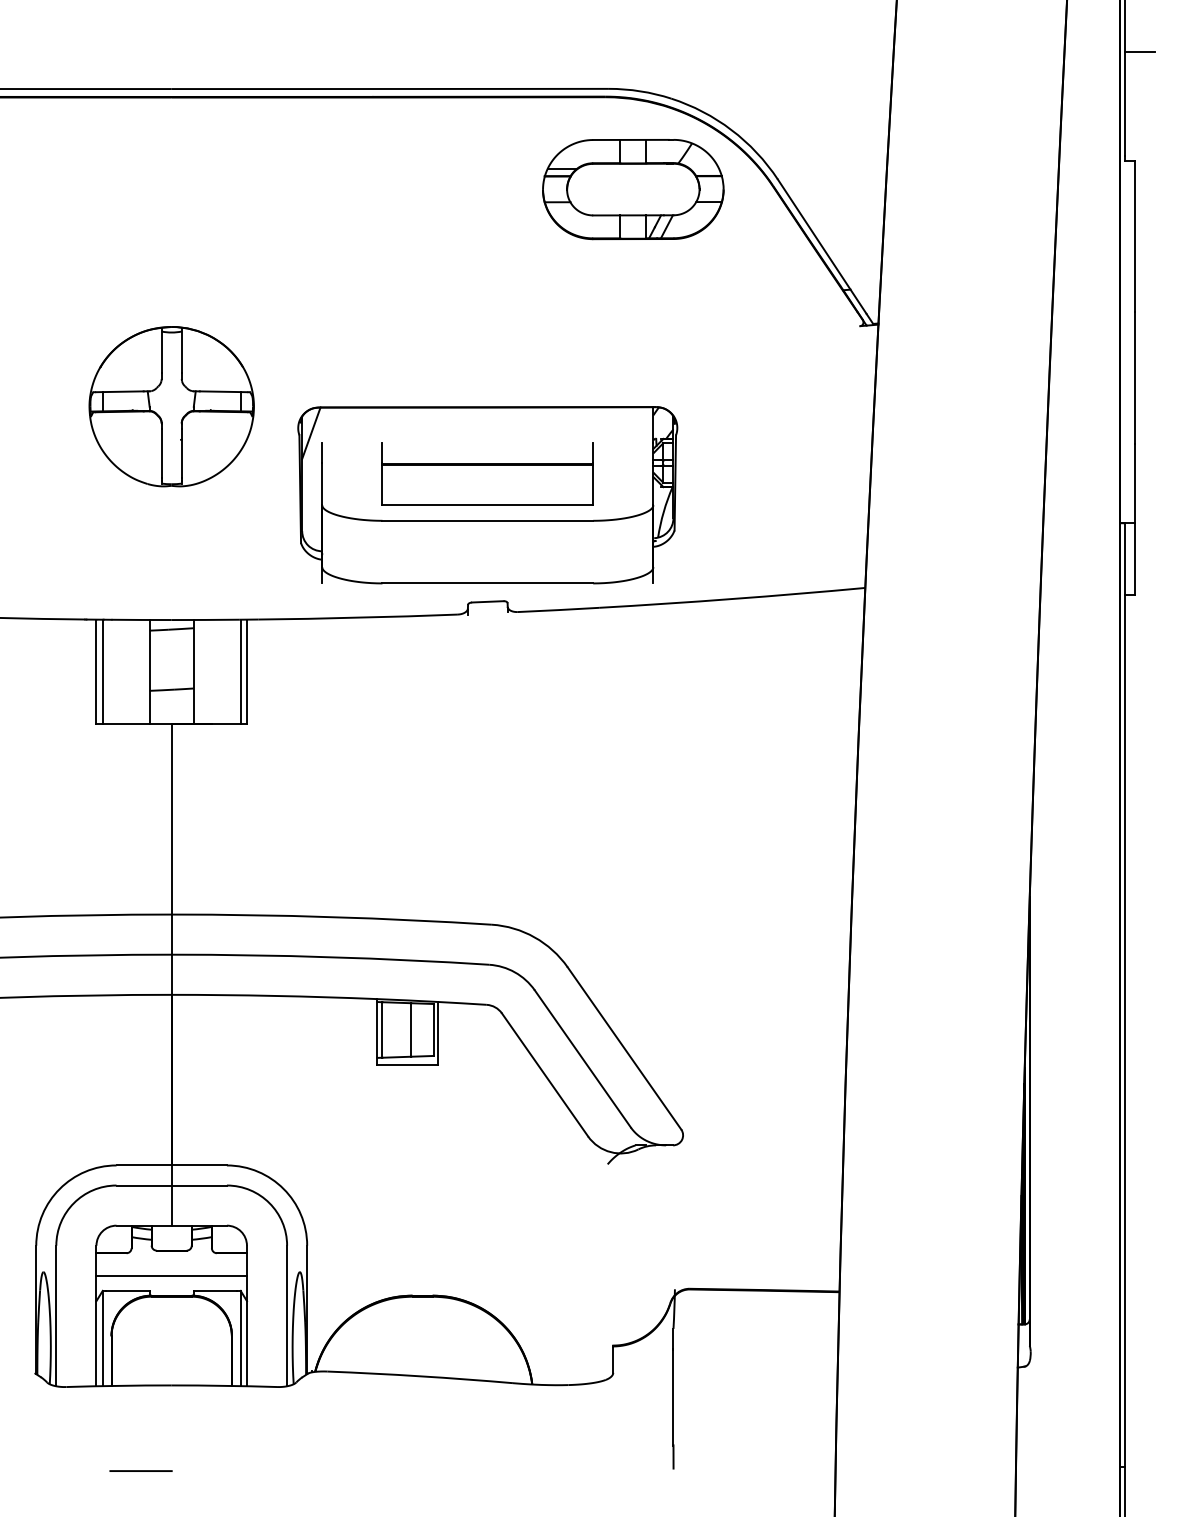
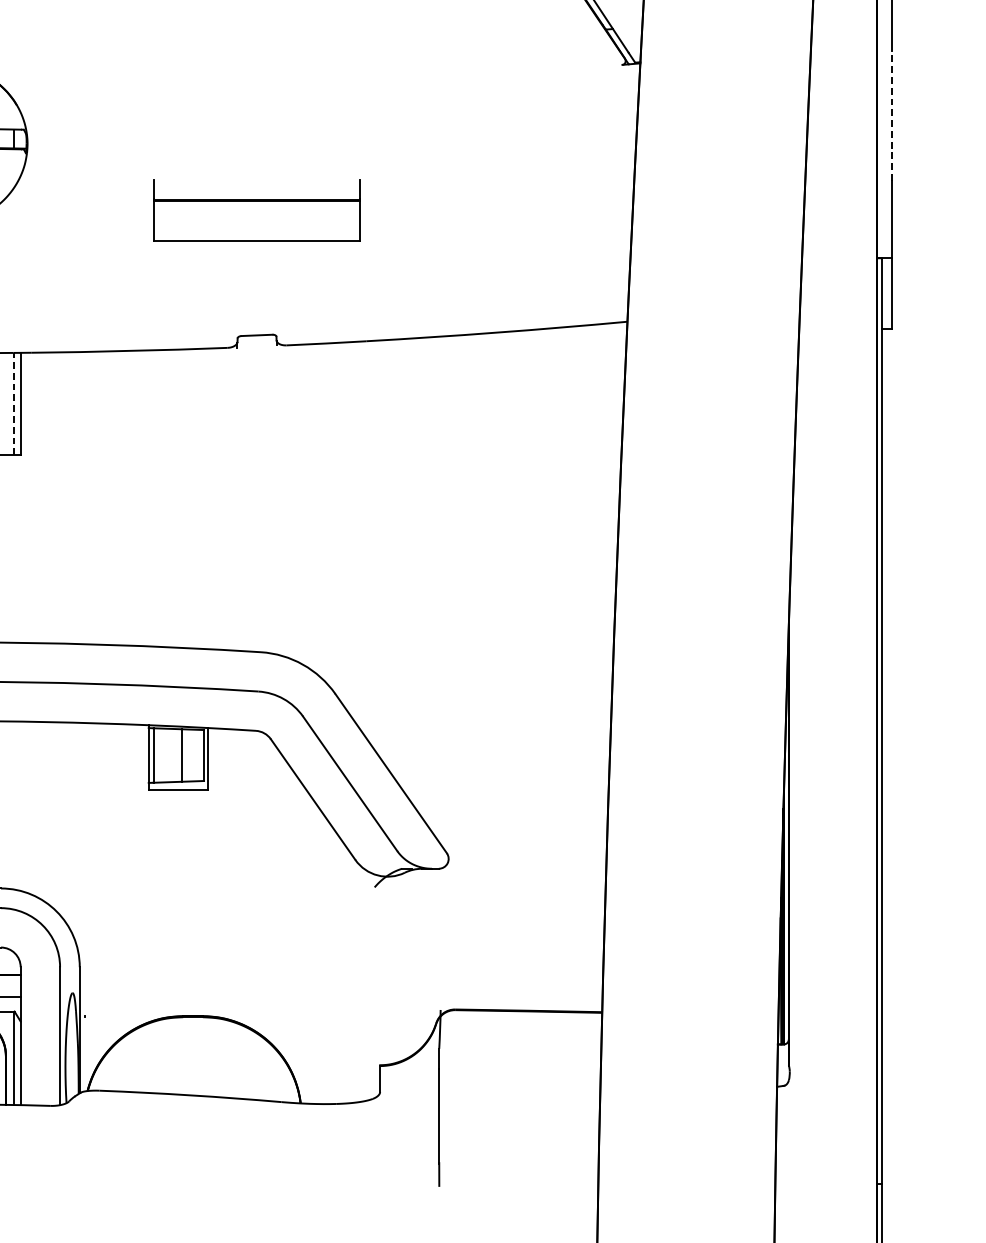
line: (1135, 377) -> (892, 115), solid -> dashed
part: (487, 495) -> (256, 231), removed
line: (240, 671) -> (14, 403), solid -> dashed

